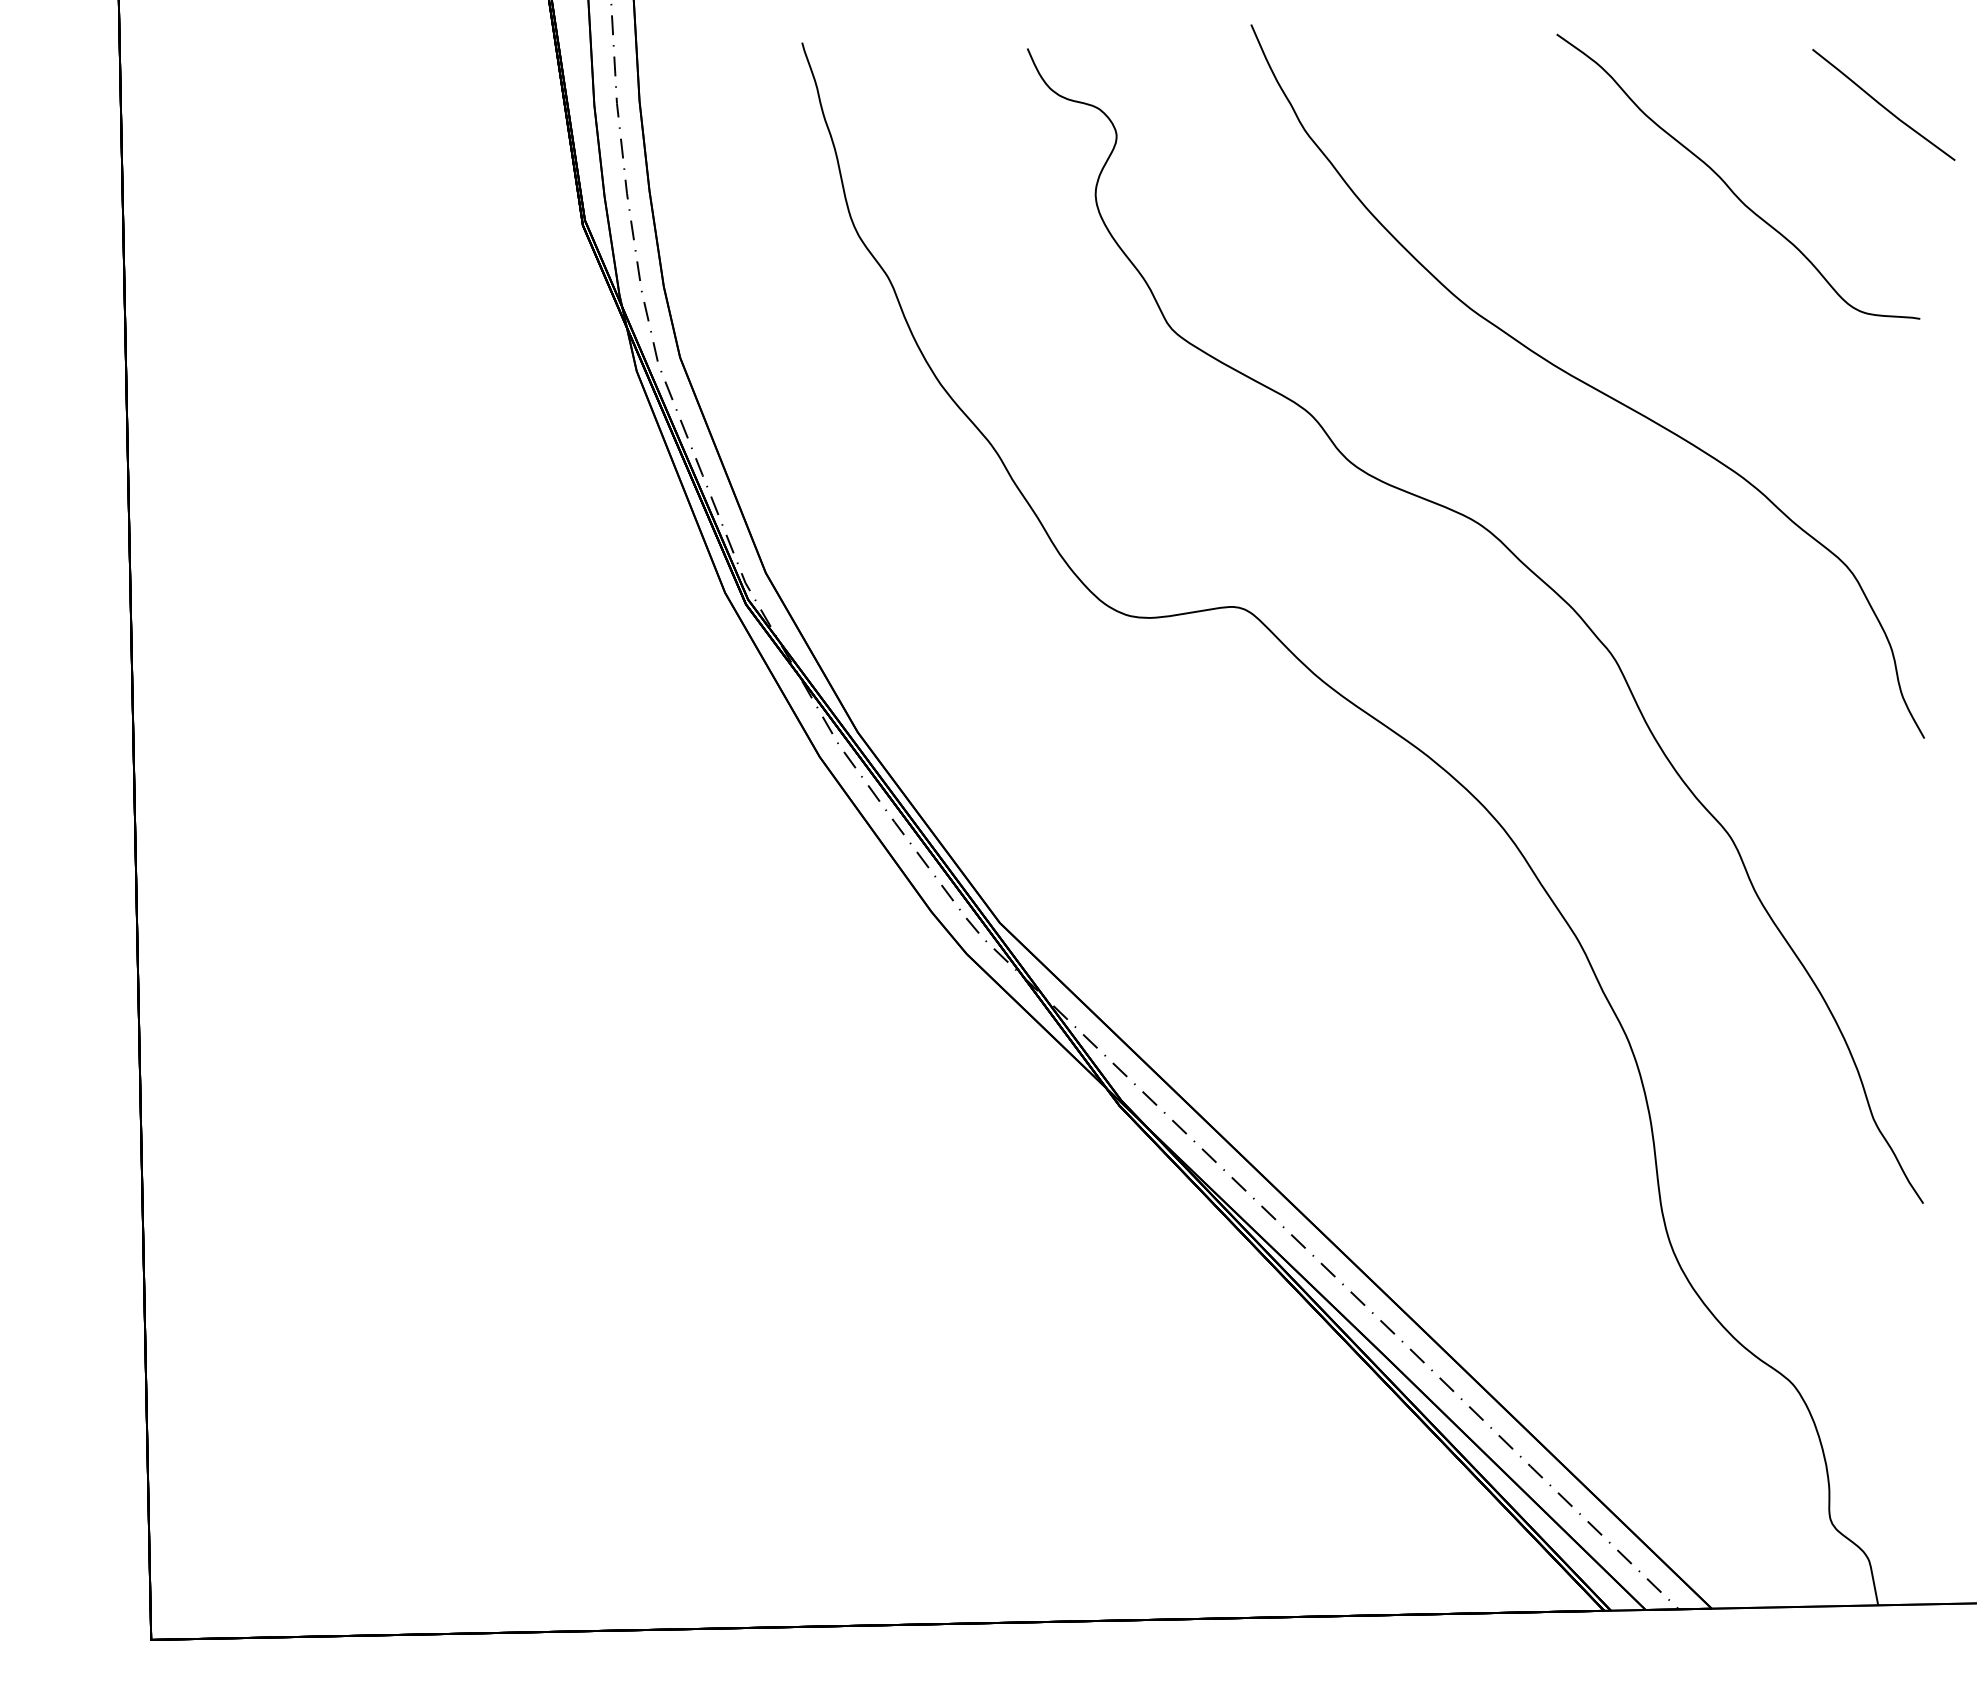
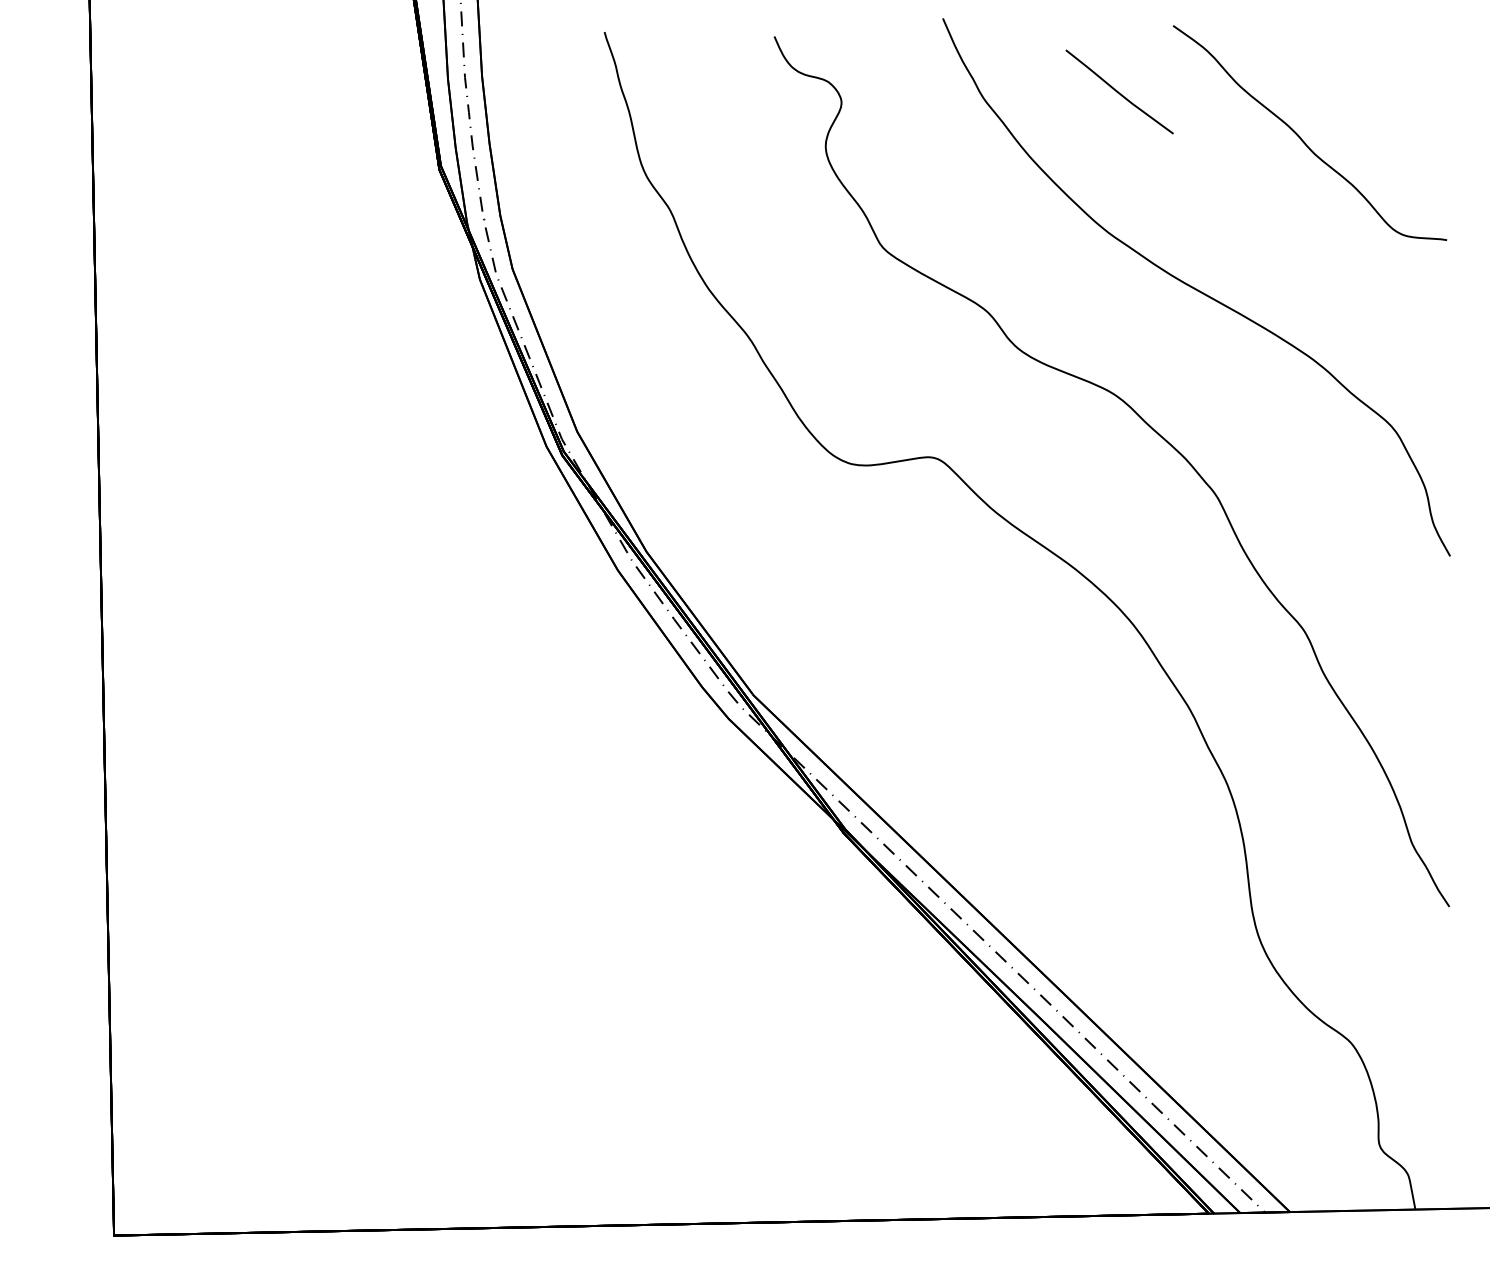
curve: (1882, 104) -> (1118, 91), moved

